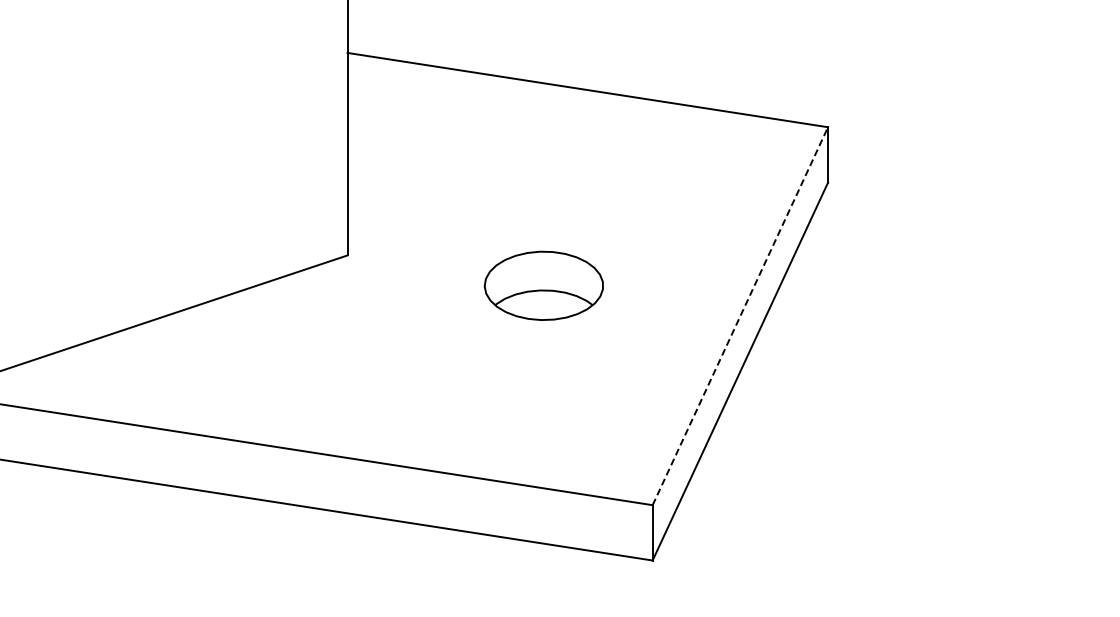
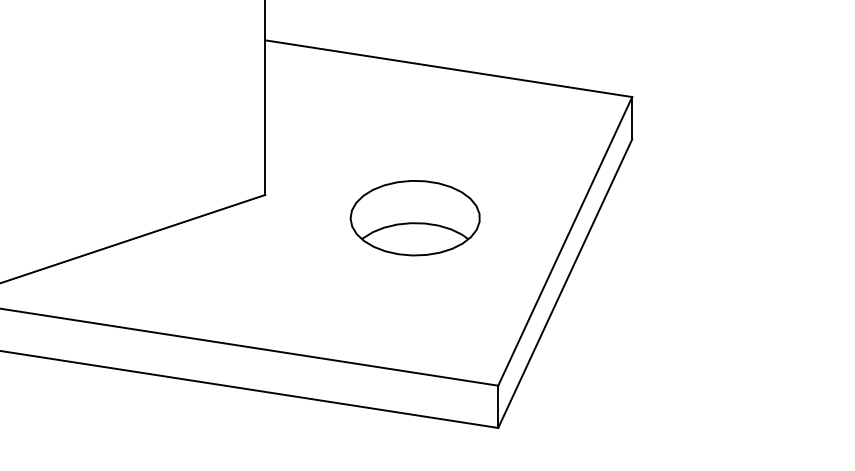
part: (543, 285) -> (414, 217), size x1.43
line: (740, 315) -> (565, 240), dashed -> solid

